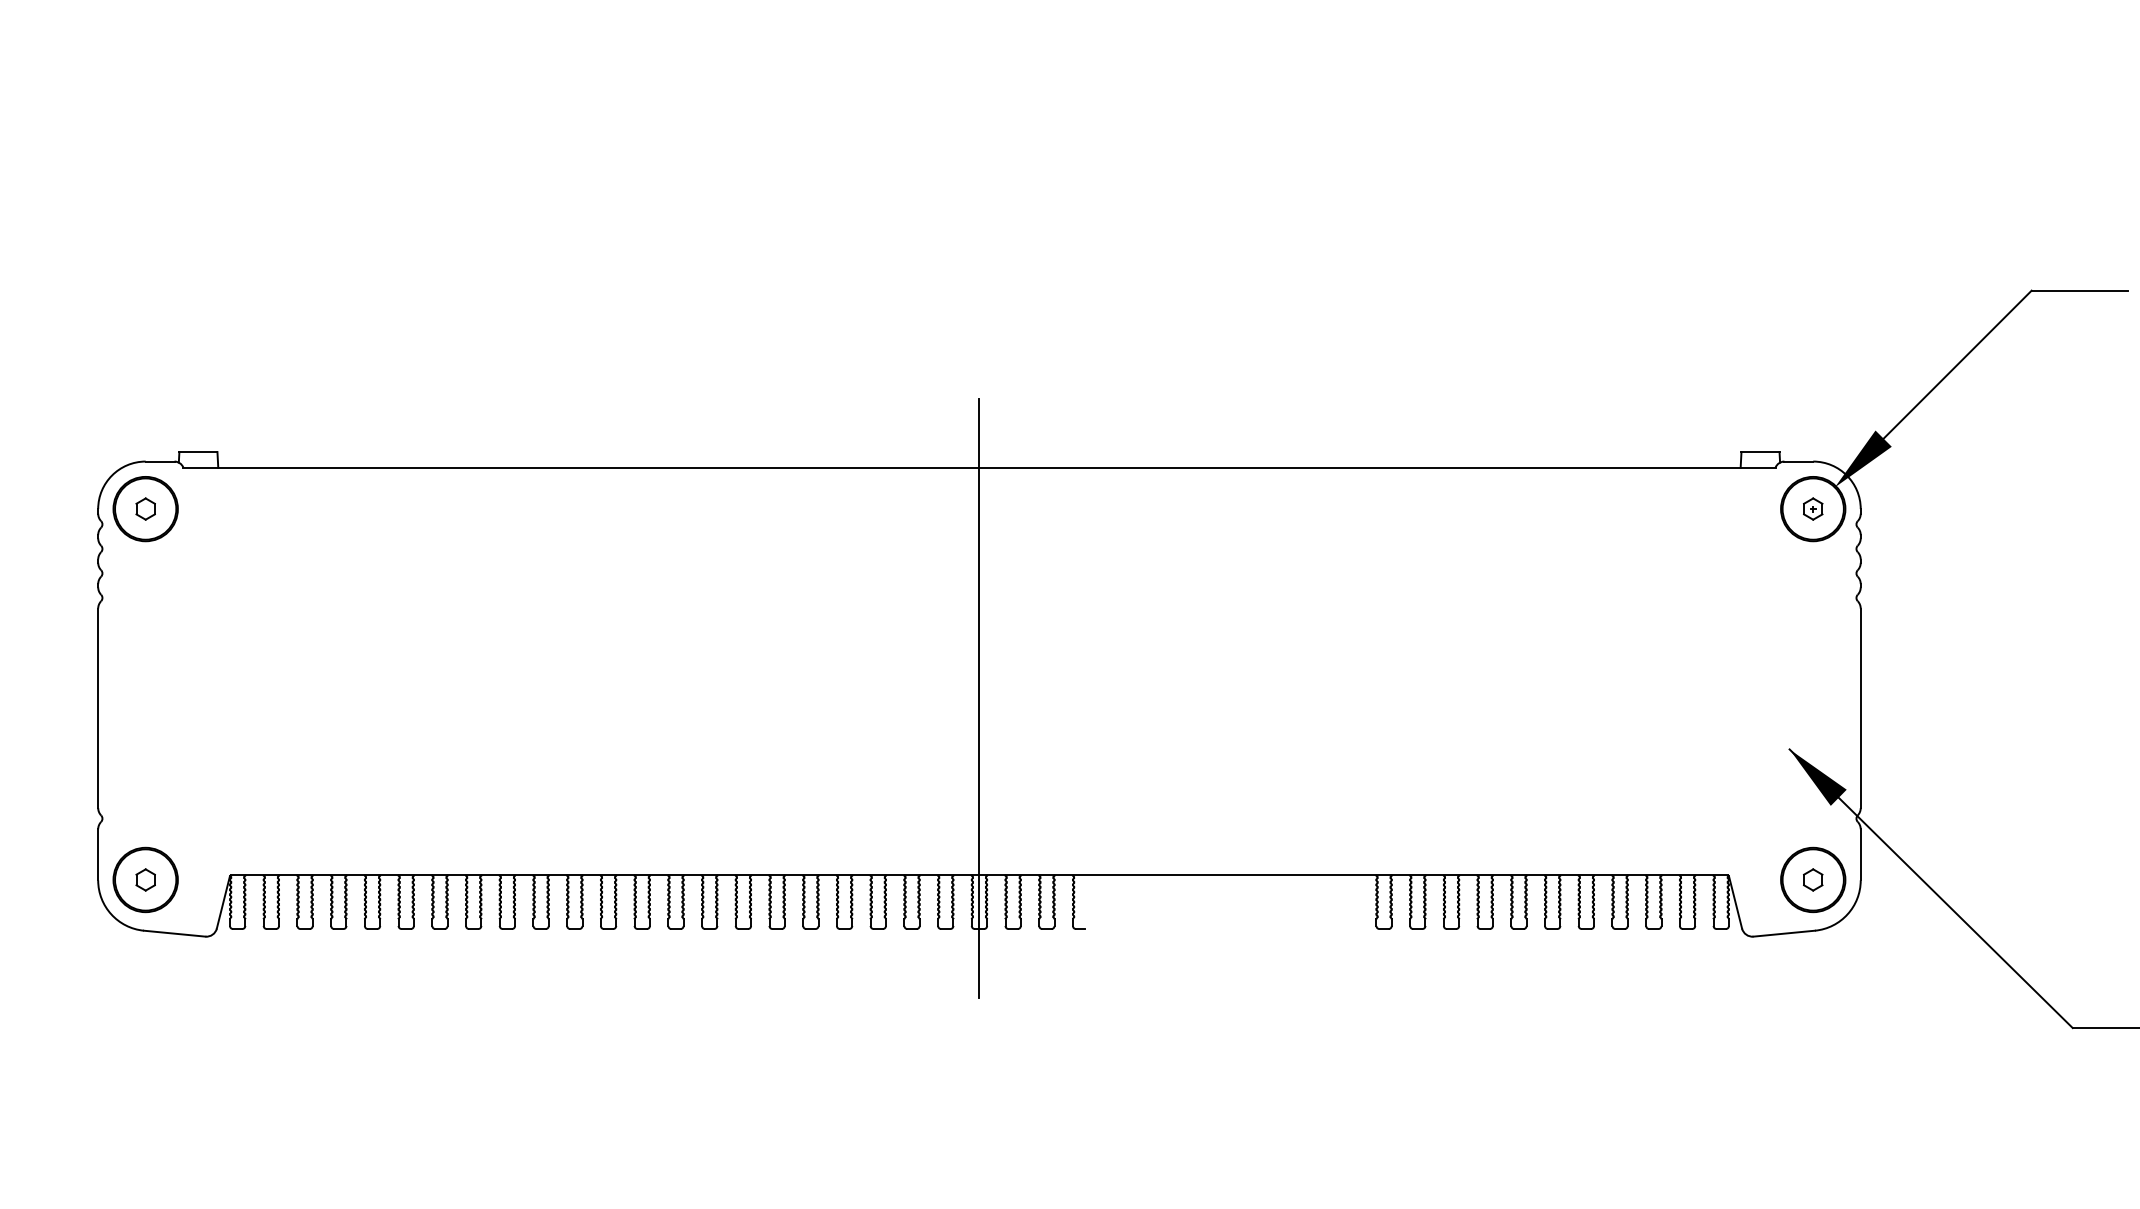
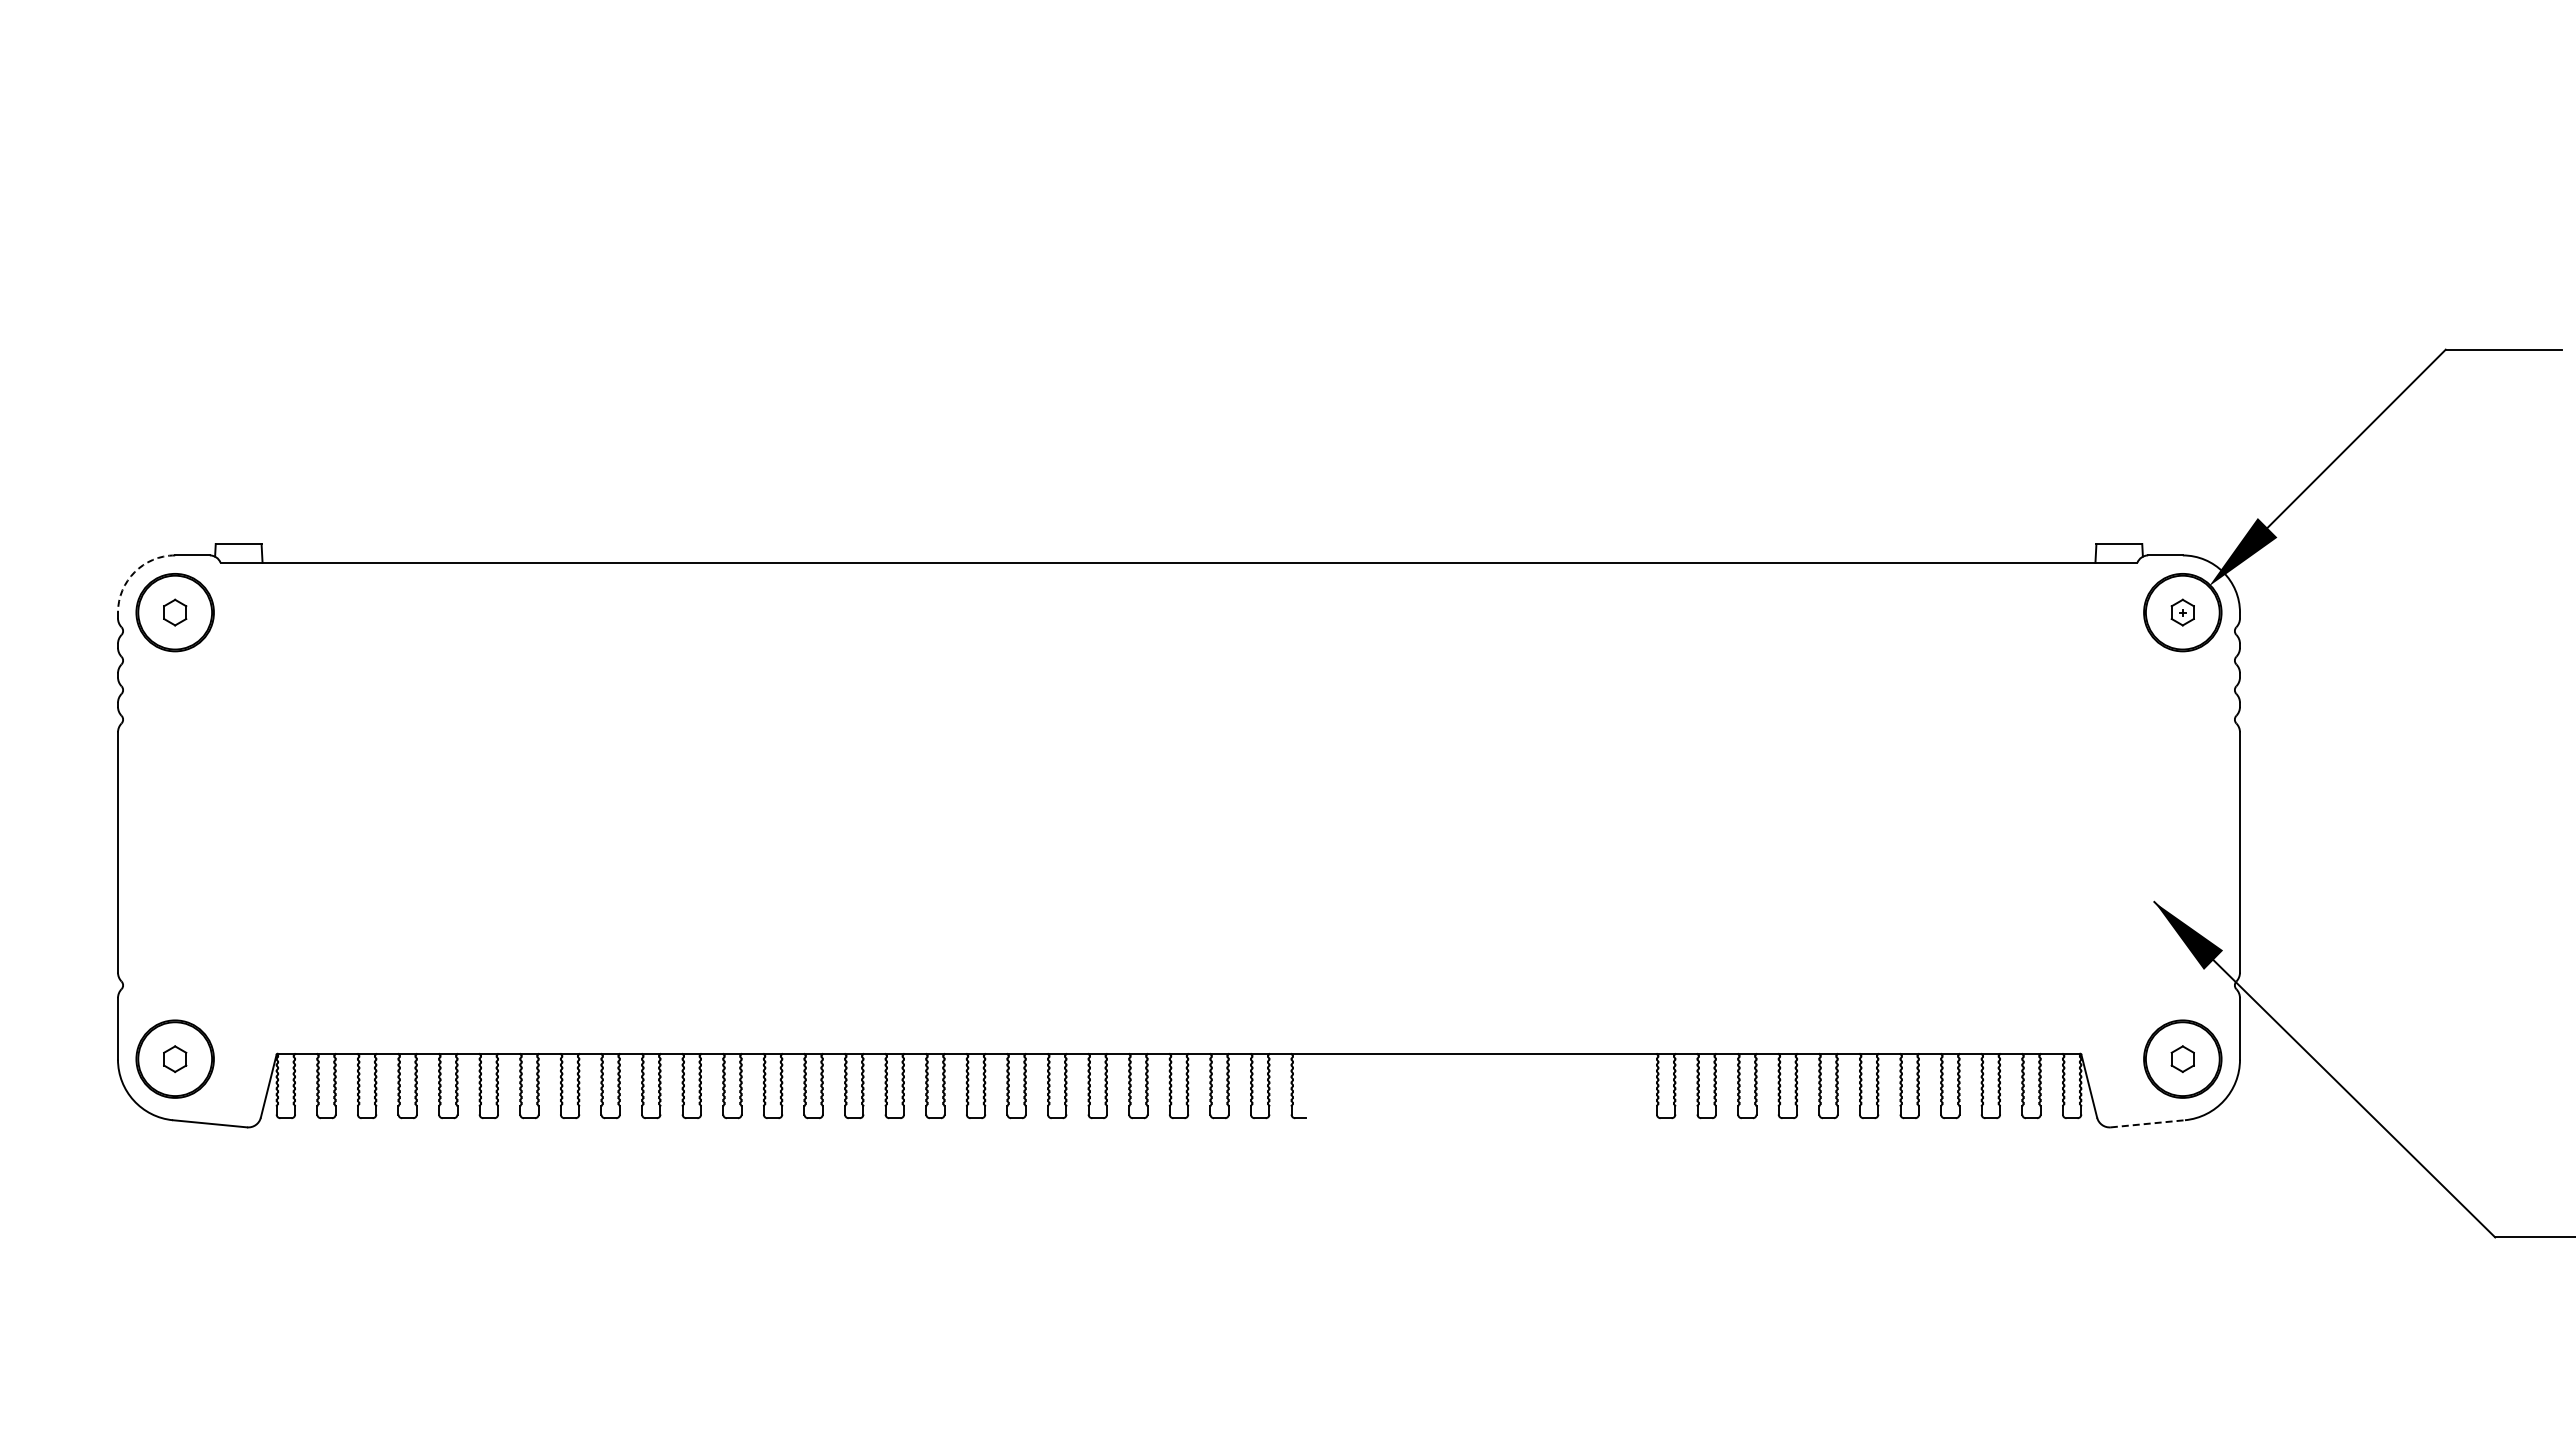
arc: (111, 475) -> (134, 572), solid -> dashed
line: (979, 698) -> (1179, 840), removed
line: (1784, 933) -> (2148, 1123), solid -> dashed

